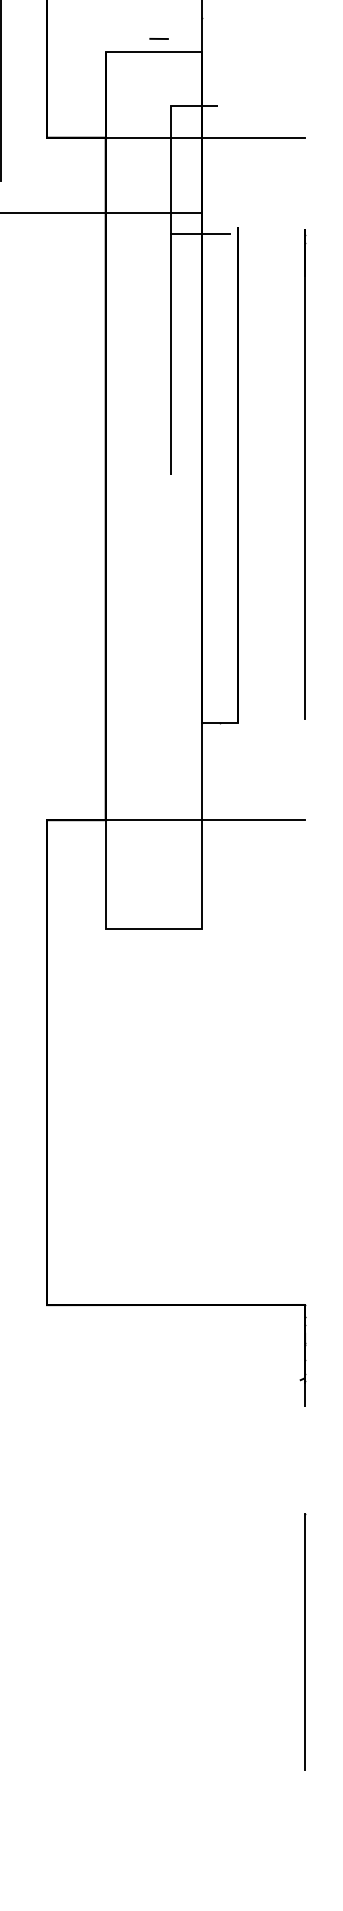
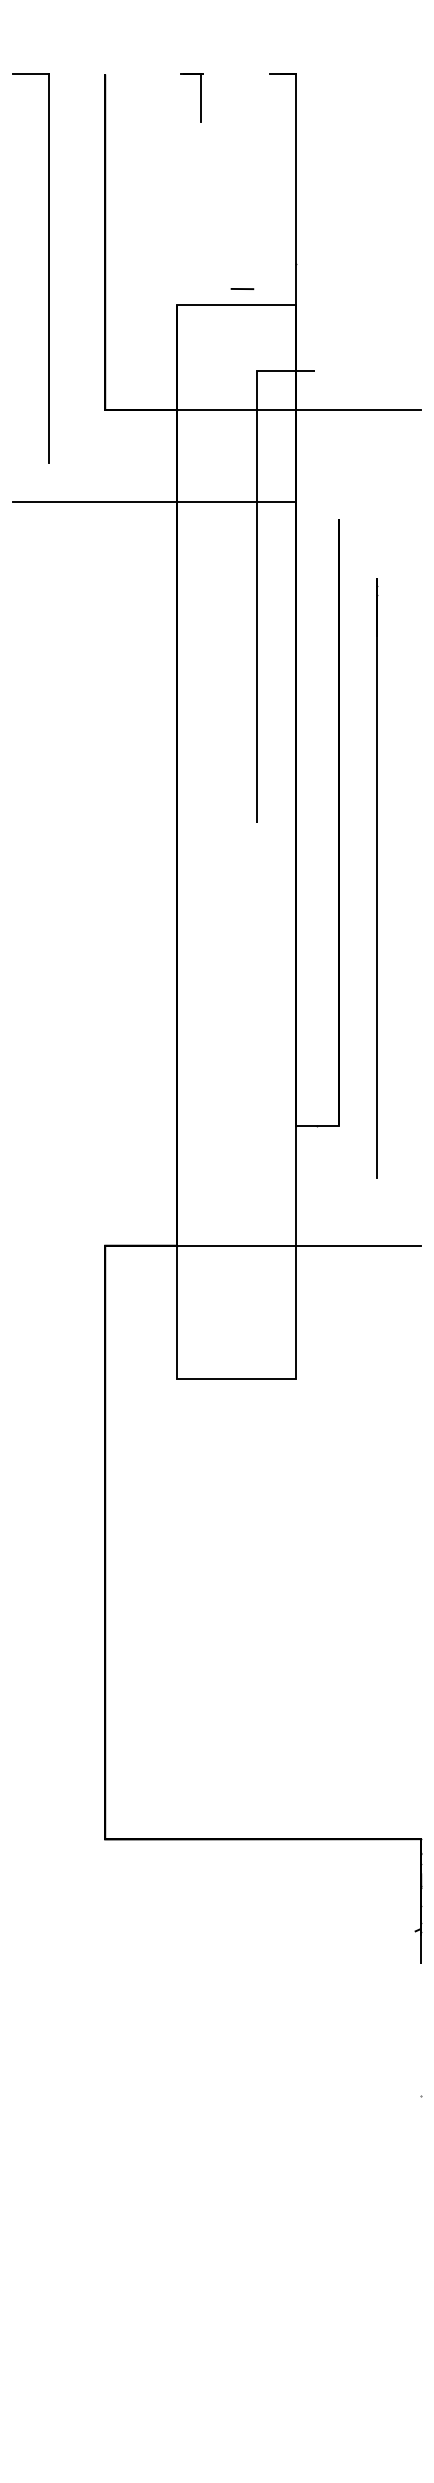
line: (200, 233) -> (293, 527), removed
line: (305, 474) -> (377, 878), moved
line: (305, 1641) -> (421, 2251), removed

